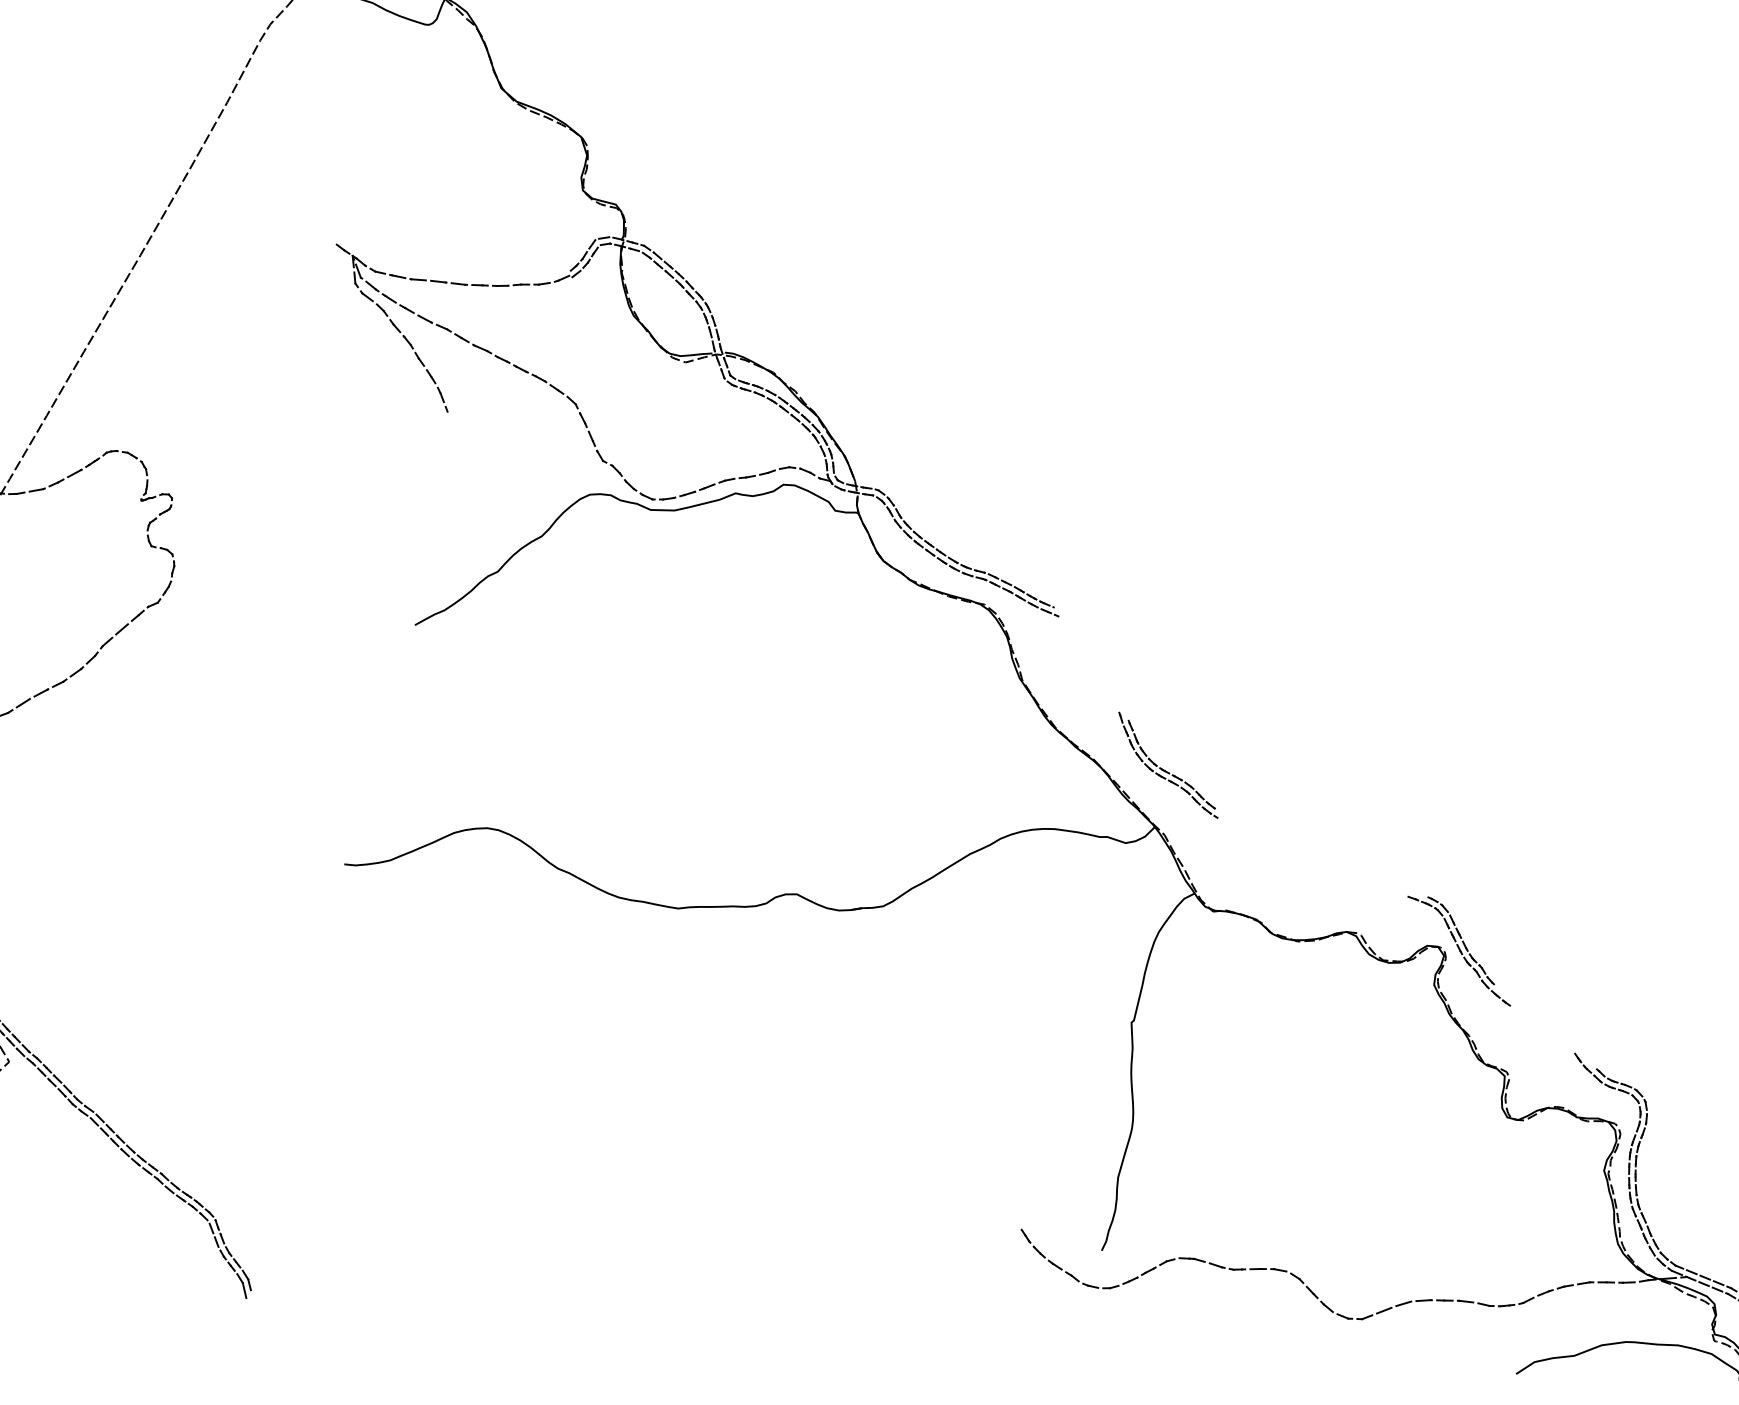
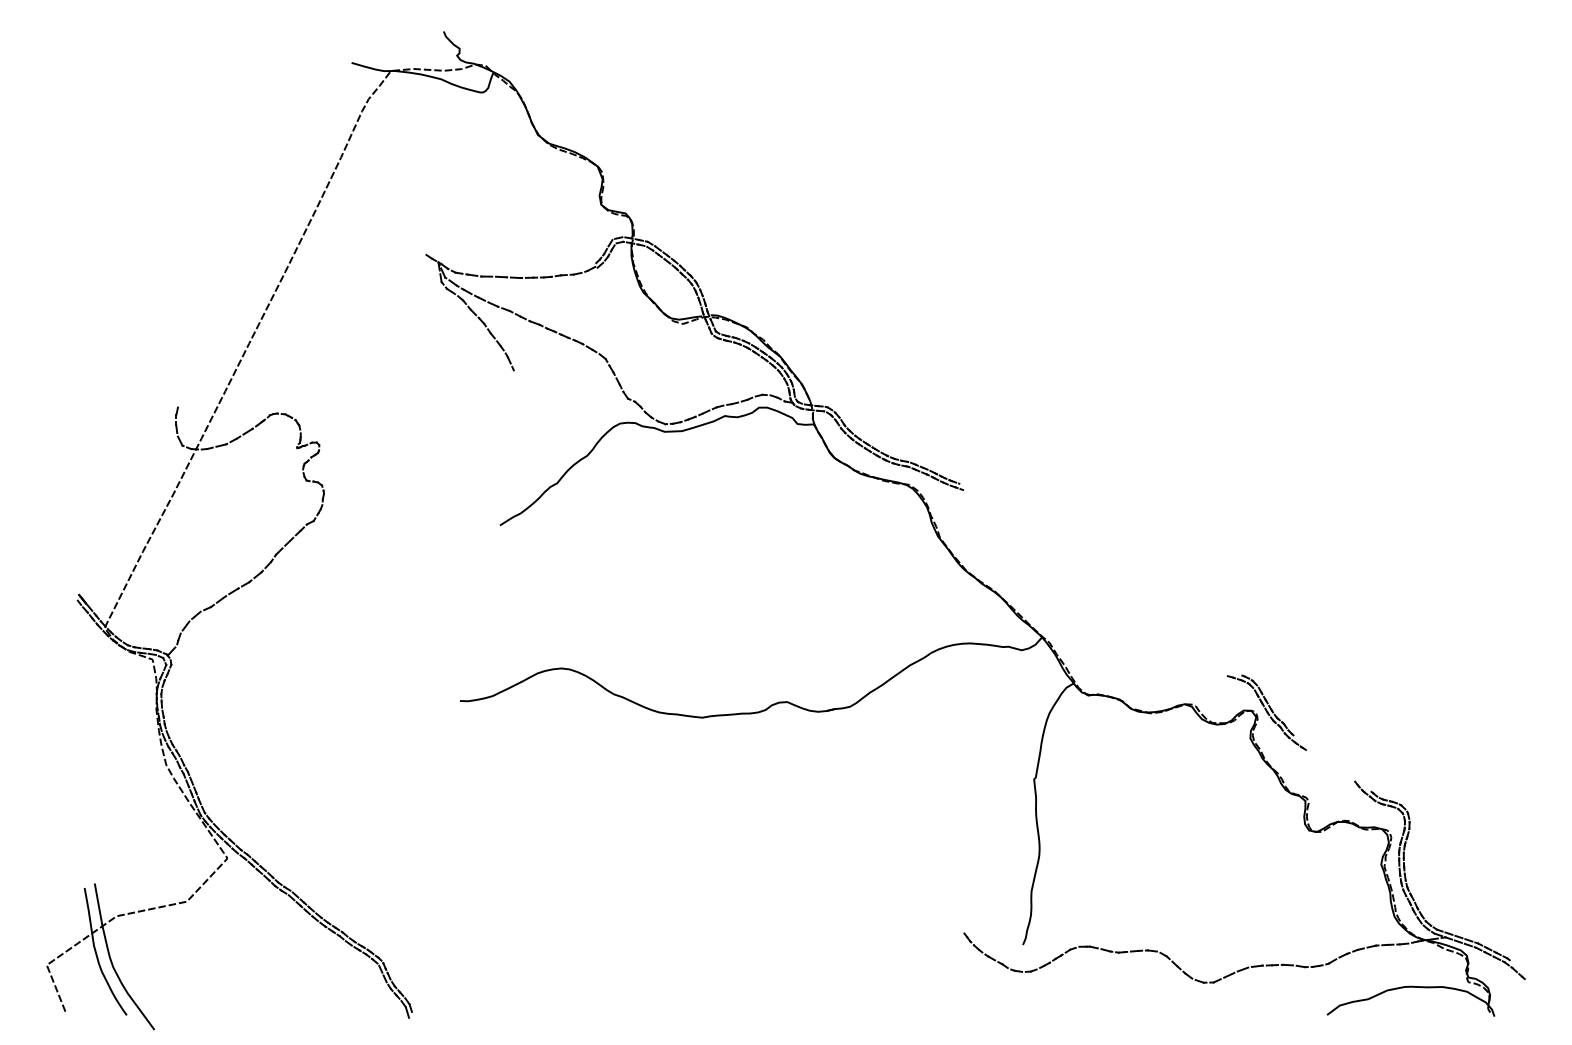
part: (1167, 764) -> (1048, 591), removed

